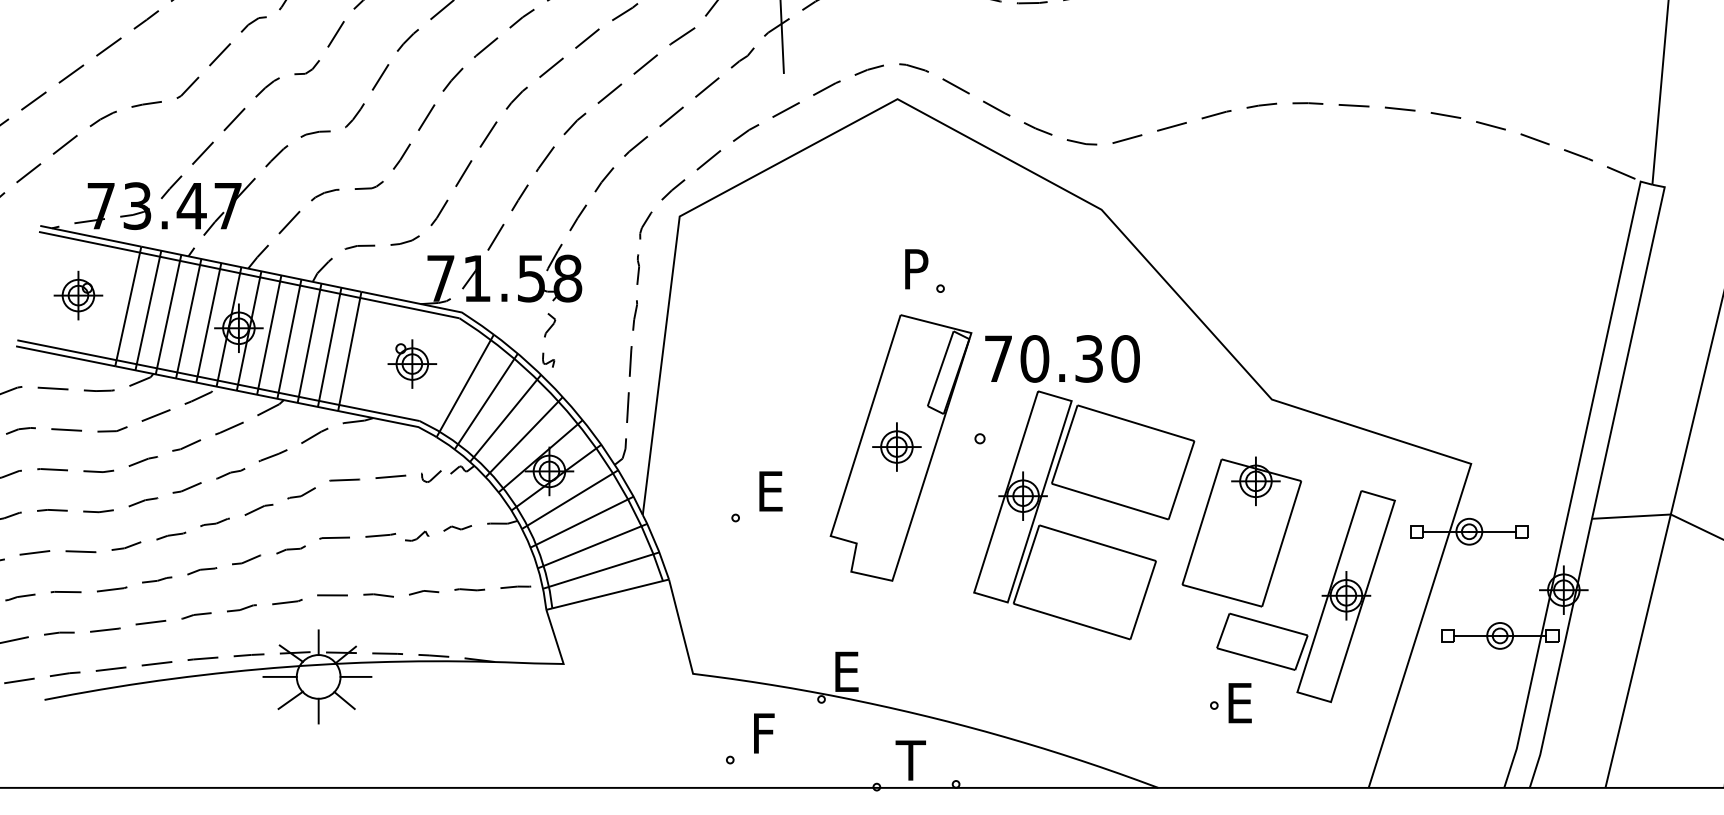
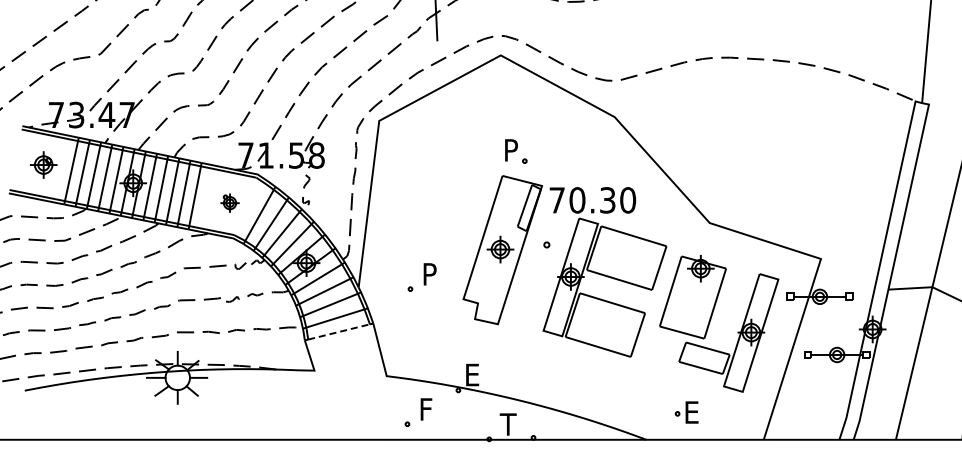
part: (411, 362) -> (229, 202), size x0.7
text: (773, 491) -> (431, 274), E -> P
line: (608, 593) -> (339, 331), solid -> dashed
part: (1230, 703) -> (686, 412), moved

